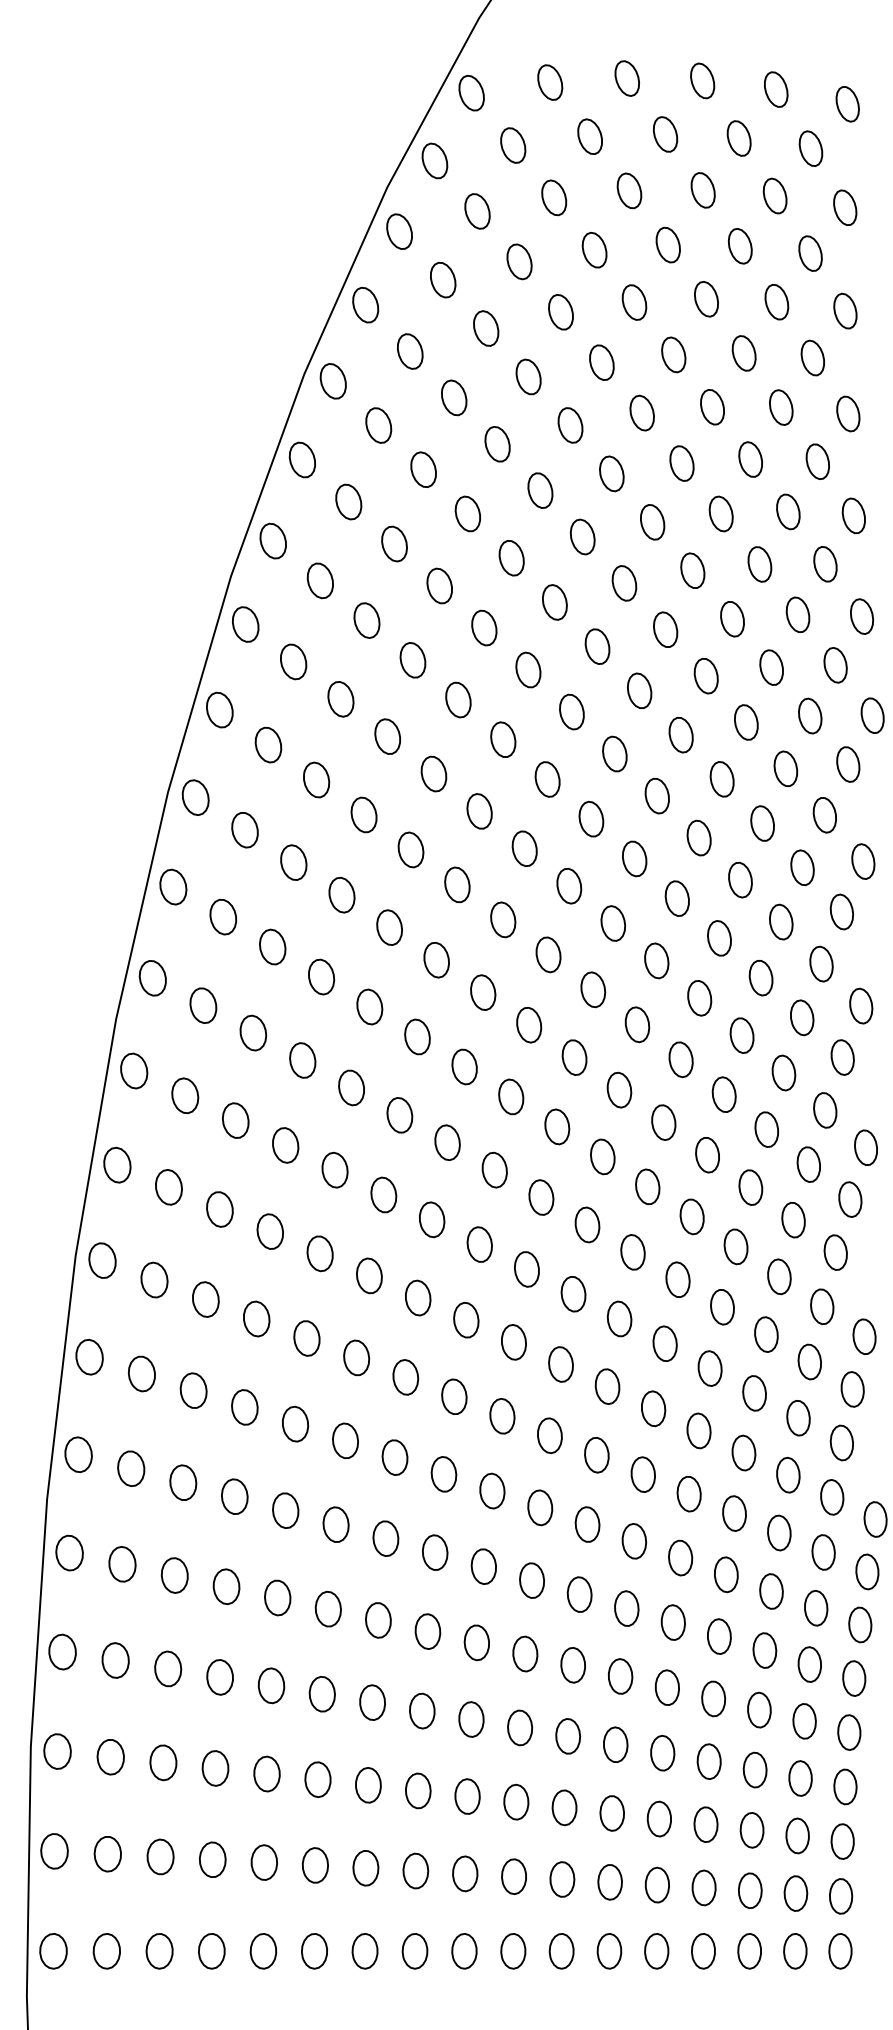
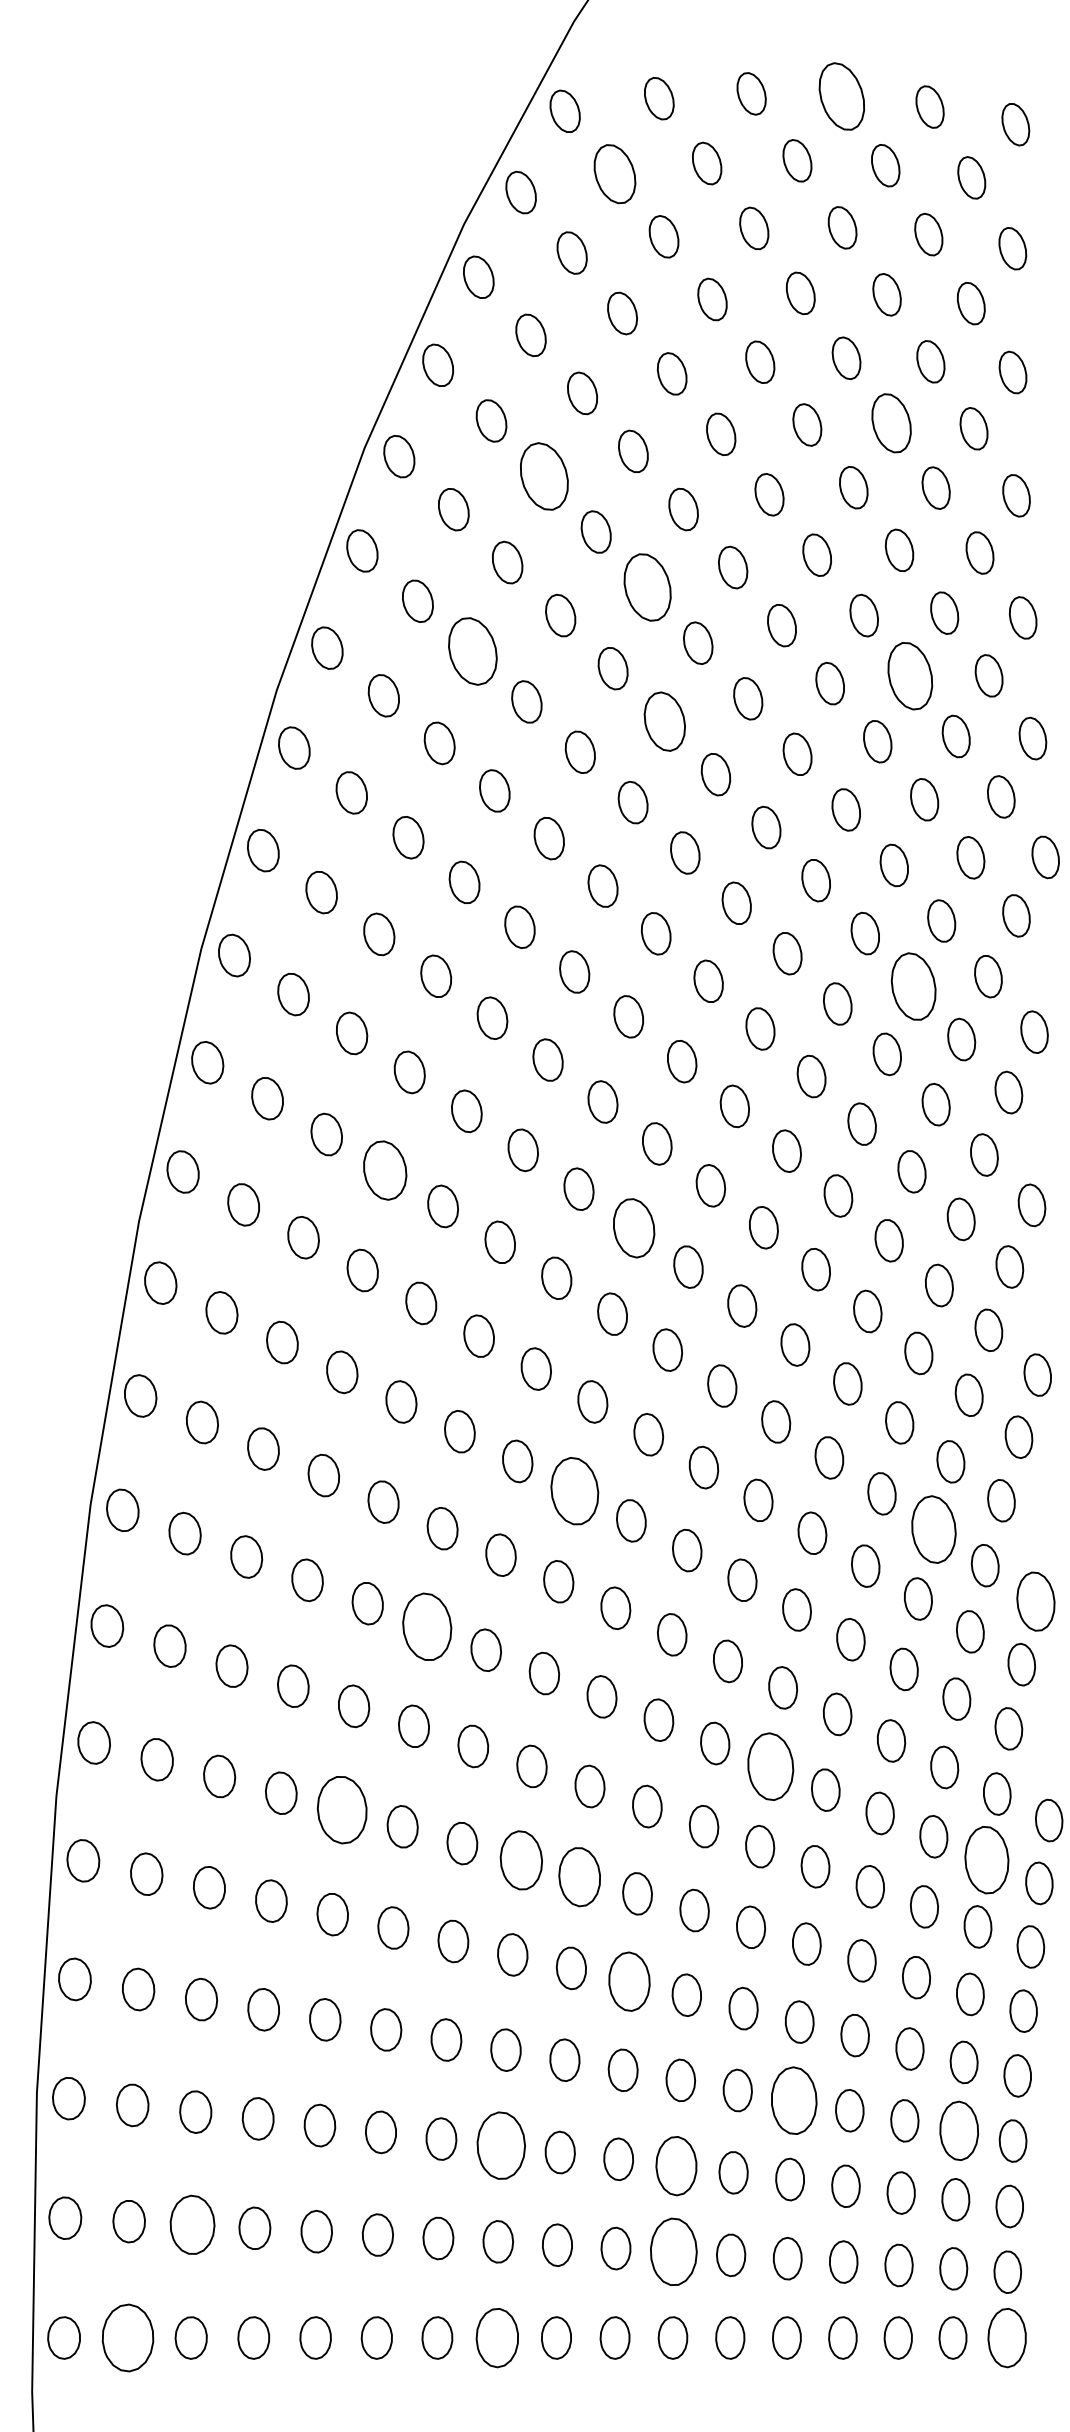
part: (702, 80) -> (841, 96), size x1.6
part: (512, 145) -> (614, 173), size x1.4
part: (743, 352) -> (891, 422), size x1.4
part: (453, 397) -> (543, 476), size x1.6
part: (540, 490) -> (647, 587), size x1.6
part: (394, 543) -> (472, 651), size x1.6
part: (759, 563) -> (910, 675), size x1.6
part: (554, 602) -> (664, 721), size x1.4
part: (762, 823) -> (913, 986), size x1.6
part: (321, 977) -> (385, 1170), size x1.4
part: (528, 1024) -> (633, 1227), size x1.4
part: (479, 1244) -> (574, 1490), size x1.6
part: (779, 1276) -> (933, 1529), size x1.6
part: (864, 1336) -> (1035, 1601), size x1.4
part: (356, 1357) -> (427, 1626), size x1.6
part: (643, 1474) -> (770, 1766), size x1.6
part: (285, 1510) -> (342, 1809), size x1.6
part: (435, 1552) -> (521, 1859), size x1.4
part: (823, 1552) -> (986, 1859), size x1.6
part: (483, 1566) -> (579, 1876), size x1.4
part: (525, 1653) -> (629, 1981), size x1.4
part: (662, 1753) -> (793, 2100), size x1.6
part: (800, 1778) -> (959, 2130), size x1.4
part: (417, 1790) -> (500, 2145), size x1.6
part: (564, 1807) -> (676, 2165), size x1.4
part: (159, 1856) -> (191, 2224), size x1.4
part: (562, 1879) -> (673, 2251), size x1.6
part: (106, 1950) -> (127, 2337), size x1.6
part: (414, 1950) -> (496, 2337), size x1.4
part: (839, 1950) -> (1006, 2337), size x1.4

